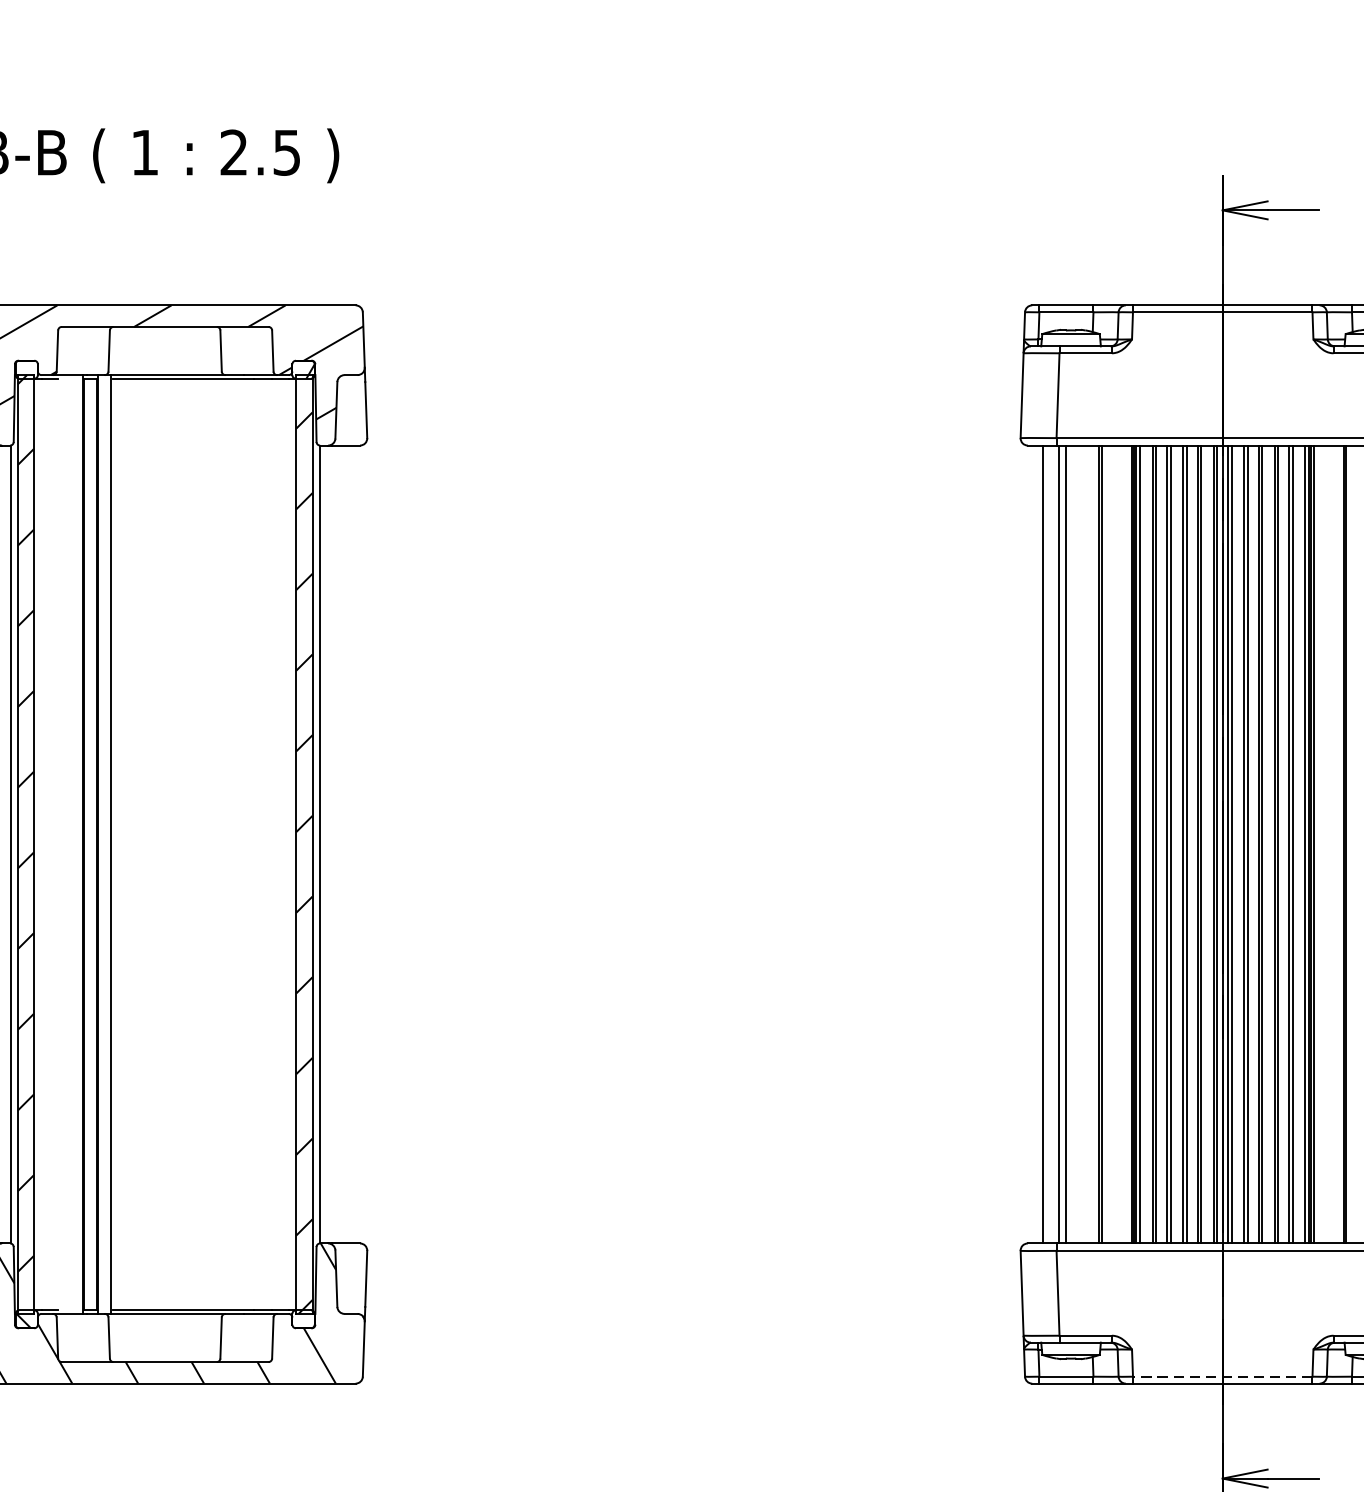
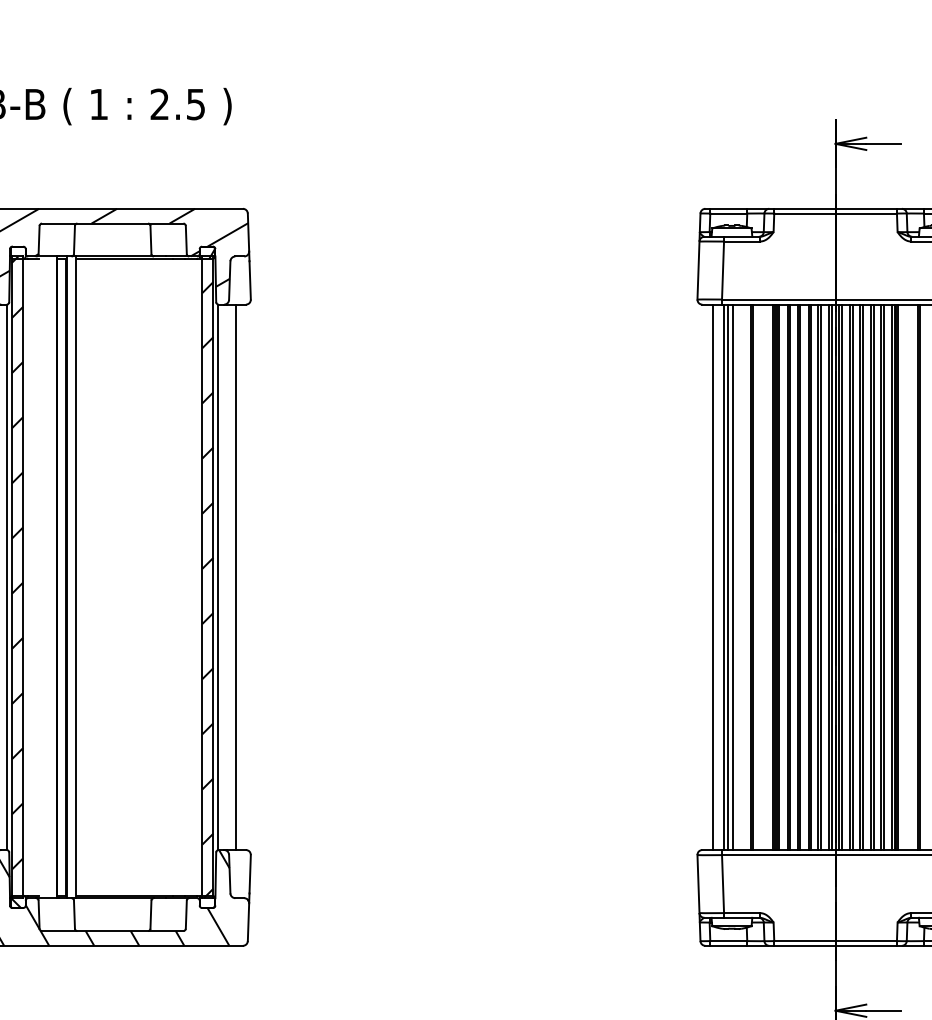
line: (344, 844) -> (235, 577), added
line: (1071, 844) -> (732, 577), added
line: (1222, 1377) -> (835, 941), dashed -> solid

